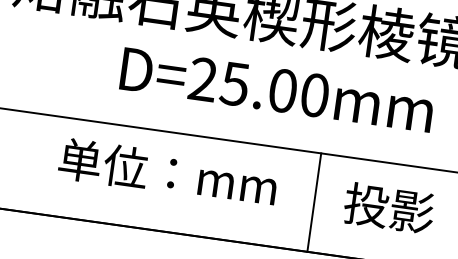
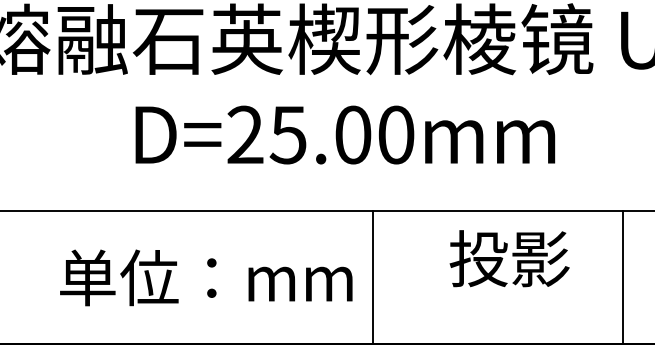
text: (168, 172) -> (206, 277), moved
line: (314, 202) -> (373, 276), moved
text: (389, 208) -> (509, 258), moved

